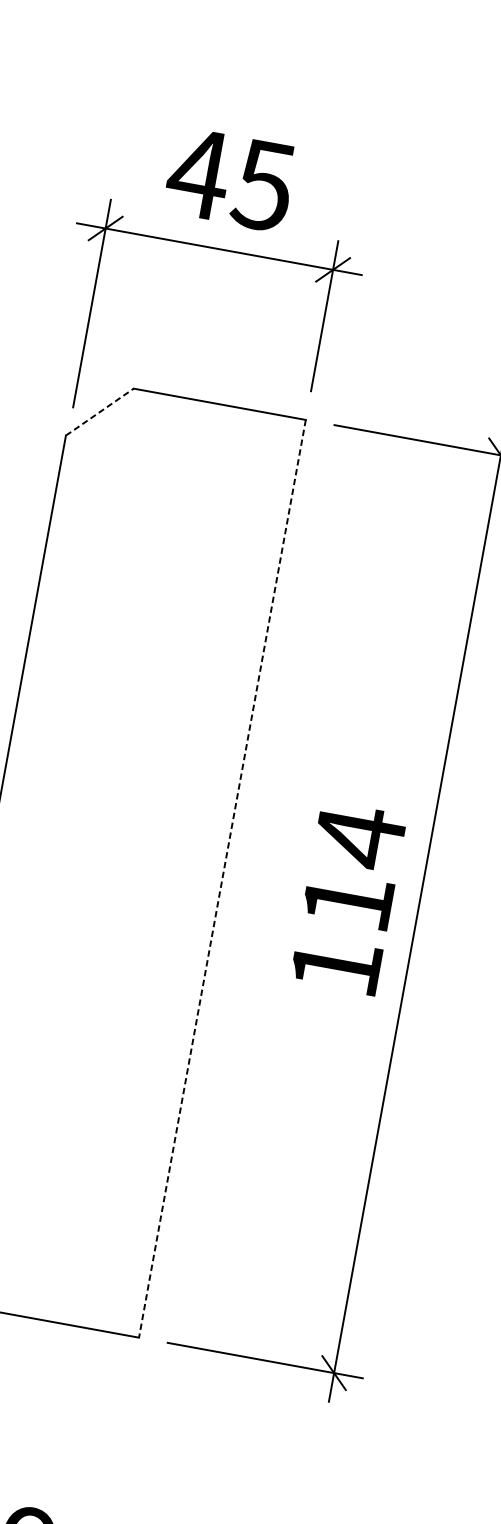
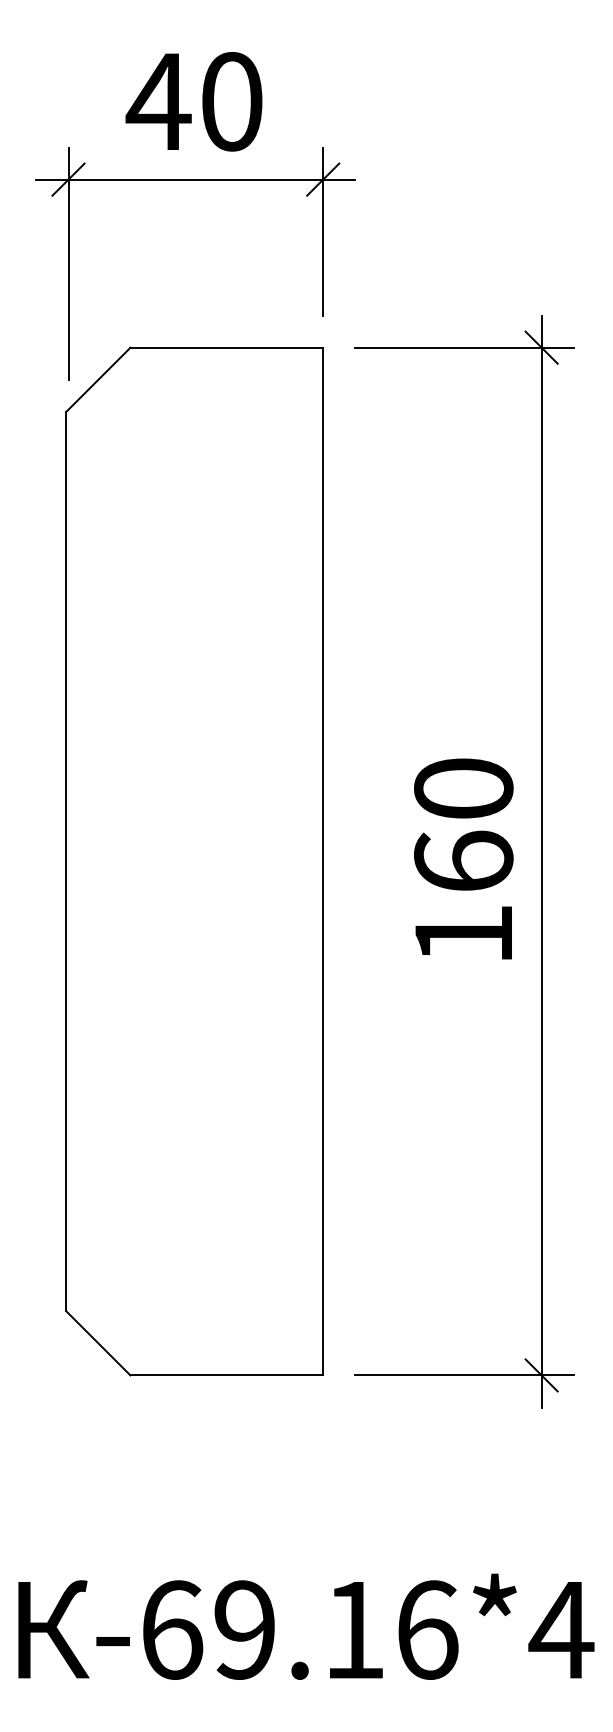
text: (263, 185) -> (230, 101), 45 -> 40
line: (100, 411) -> (98, 379), dashed -> solid
text: (353, 867) -> (463, 823), 114 -> 160
line: (222, 878) -> (323, 861), dashed -> solid

